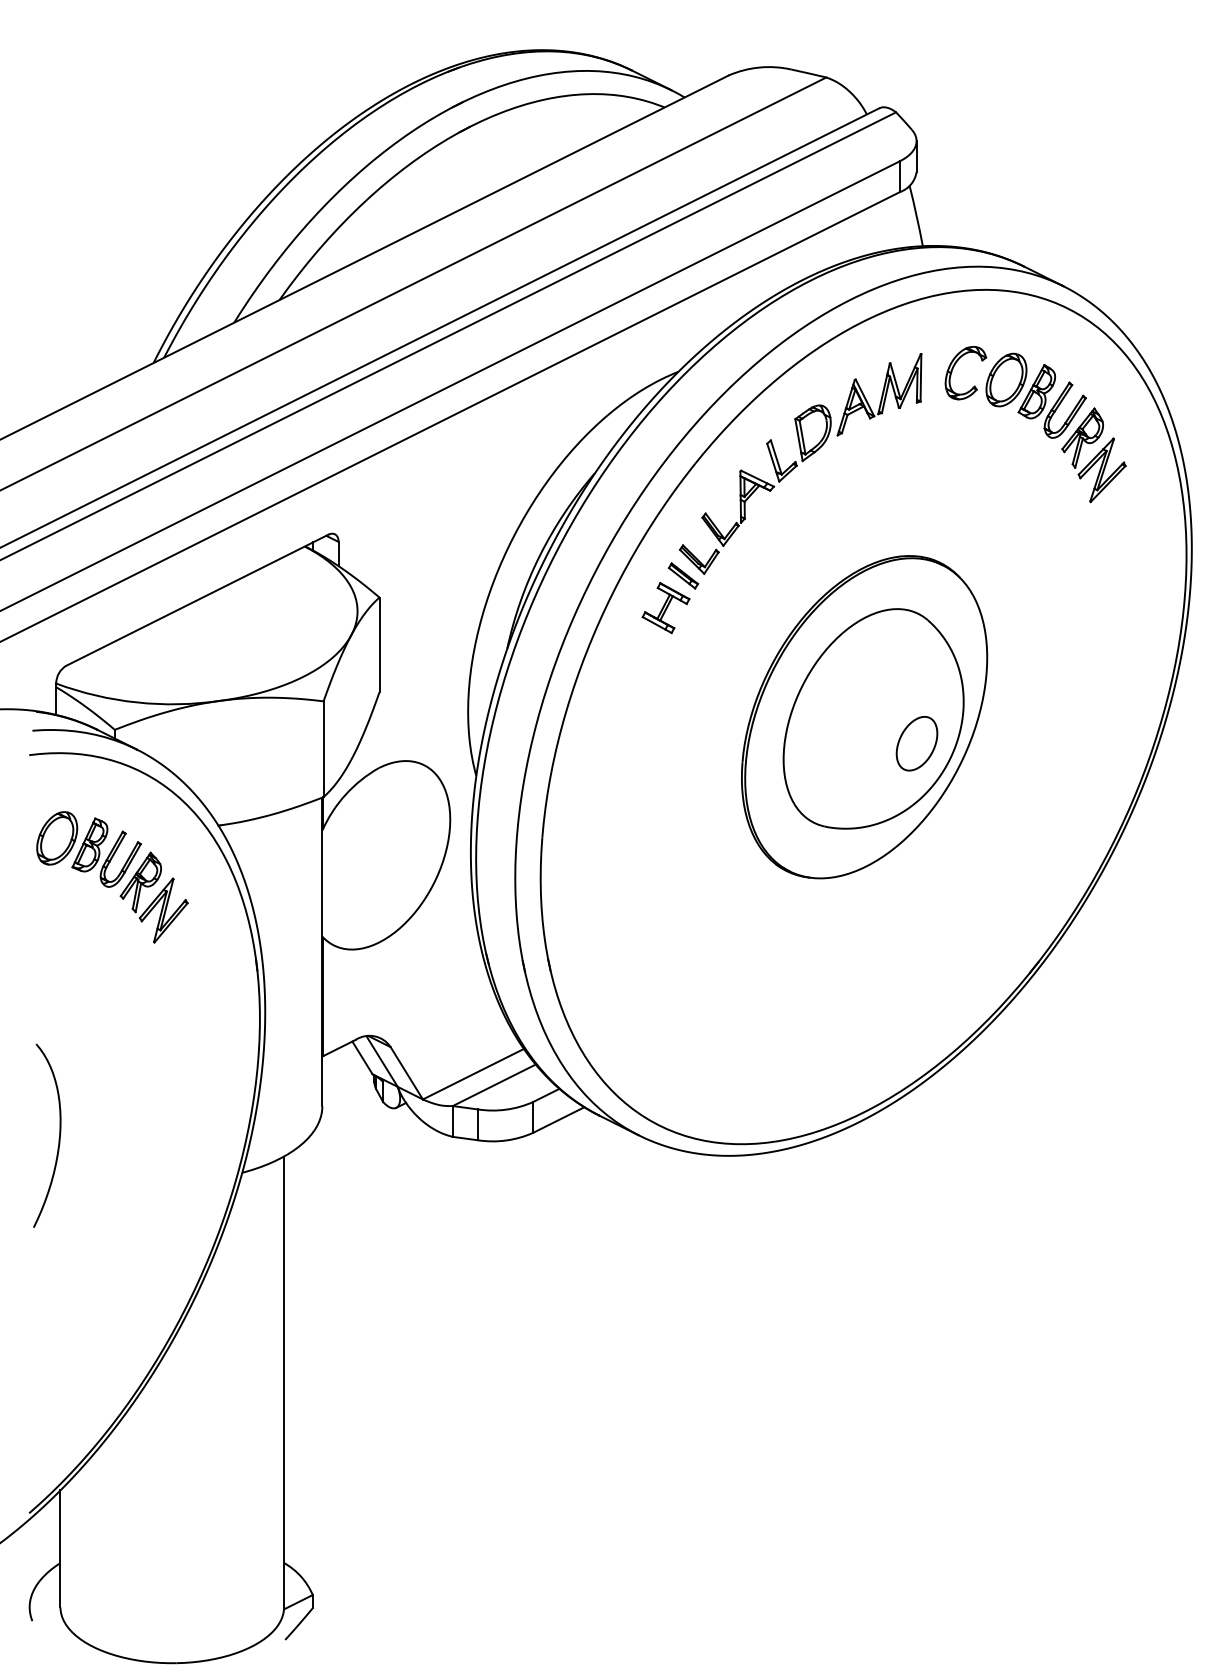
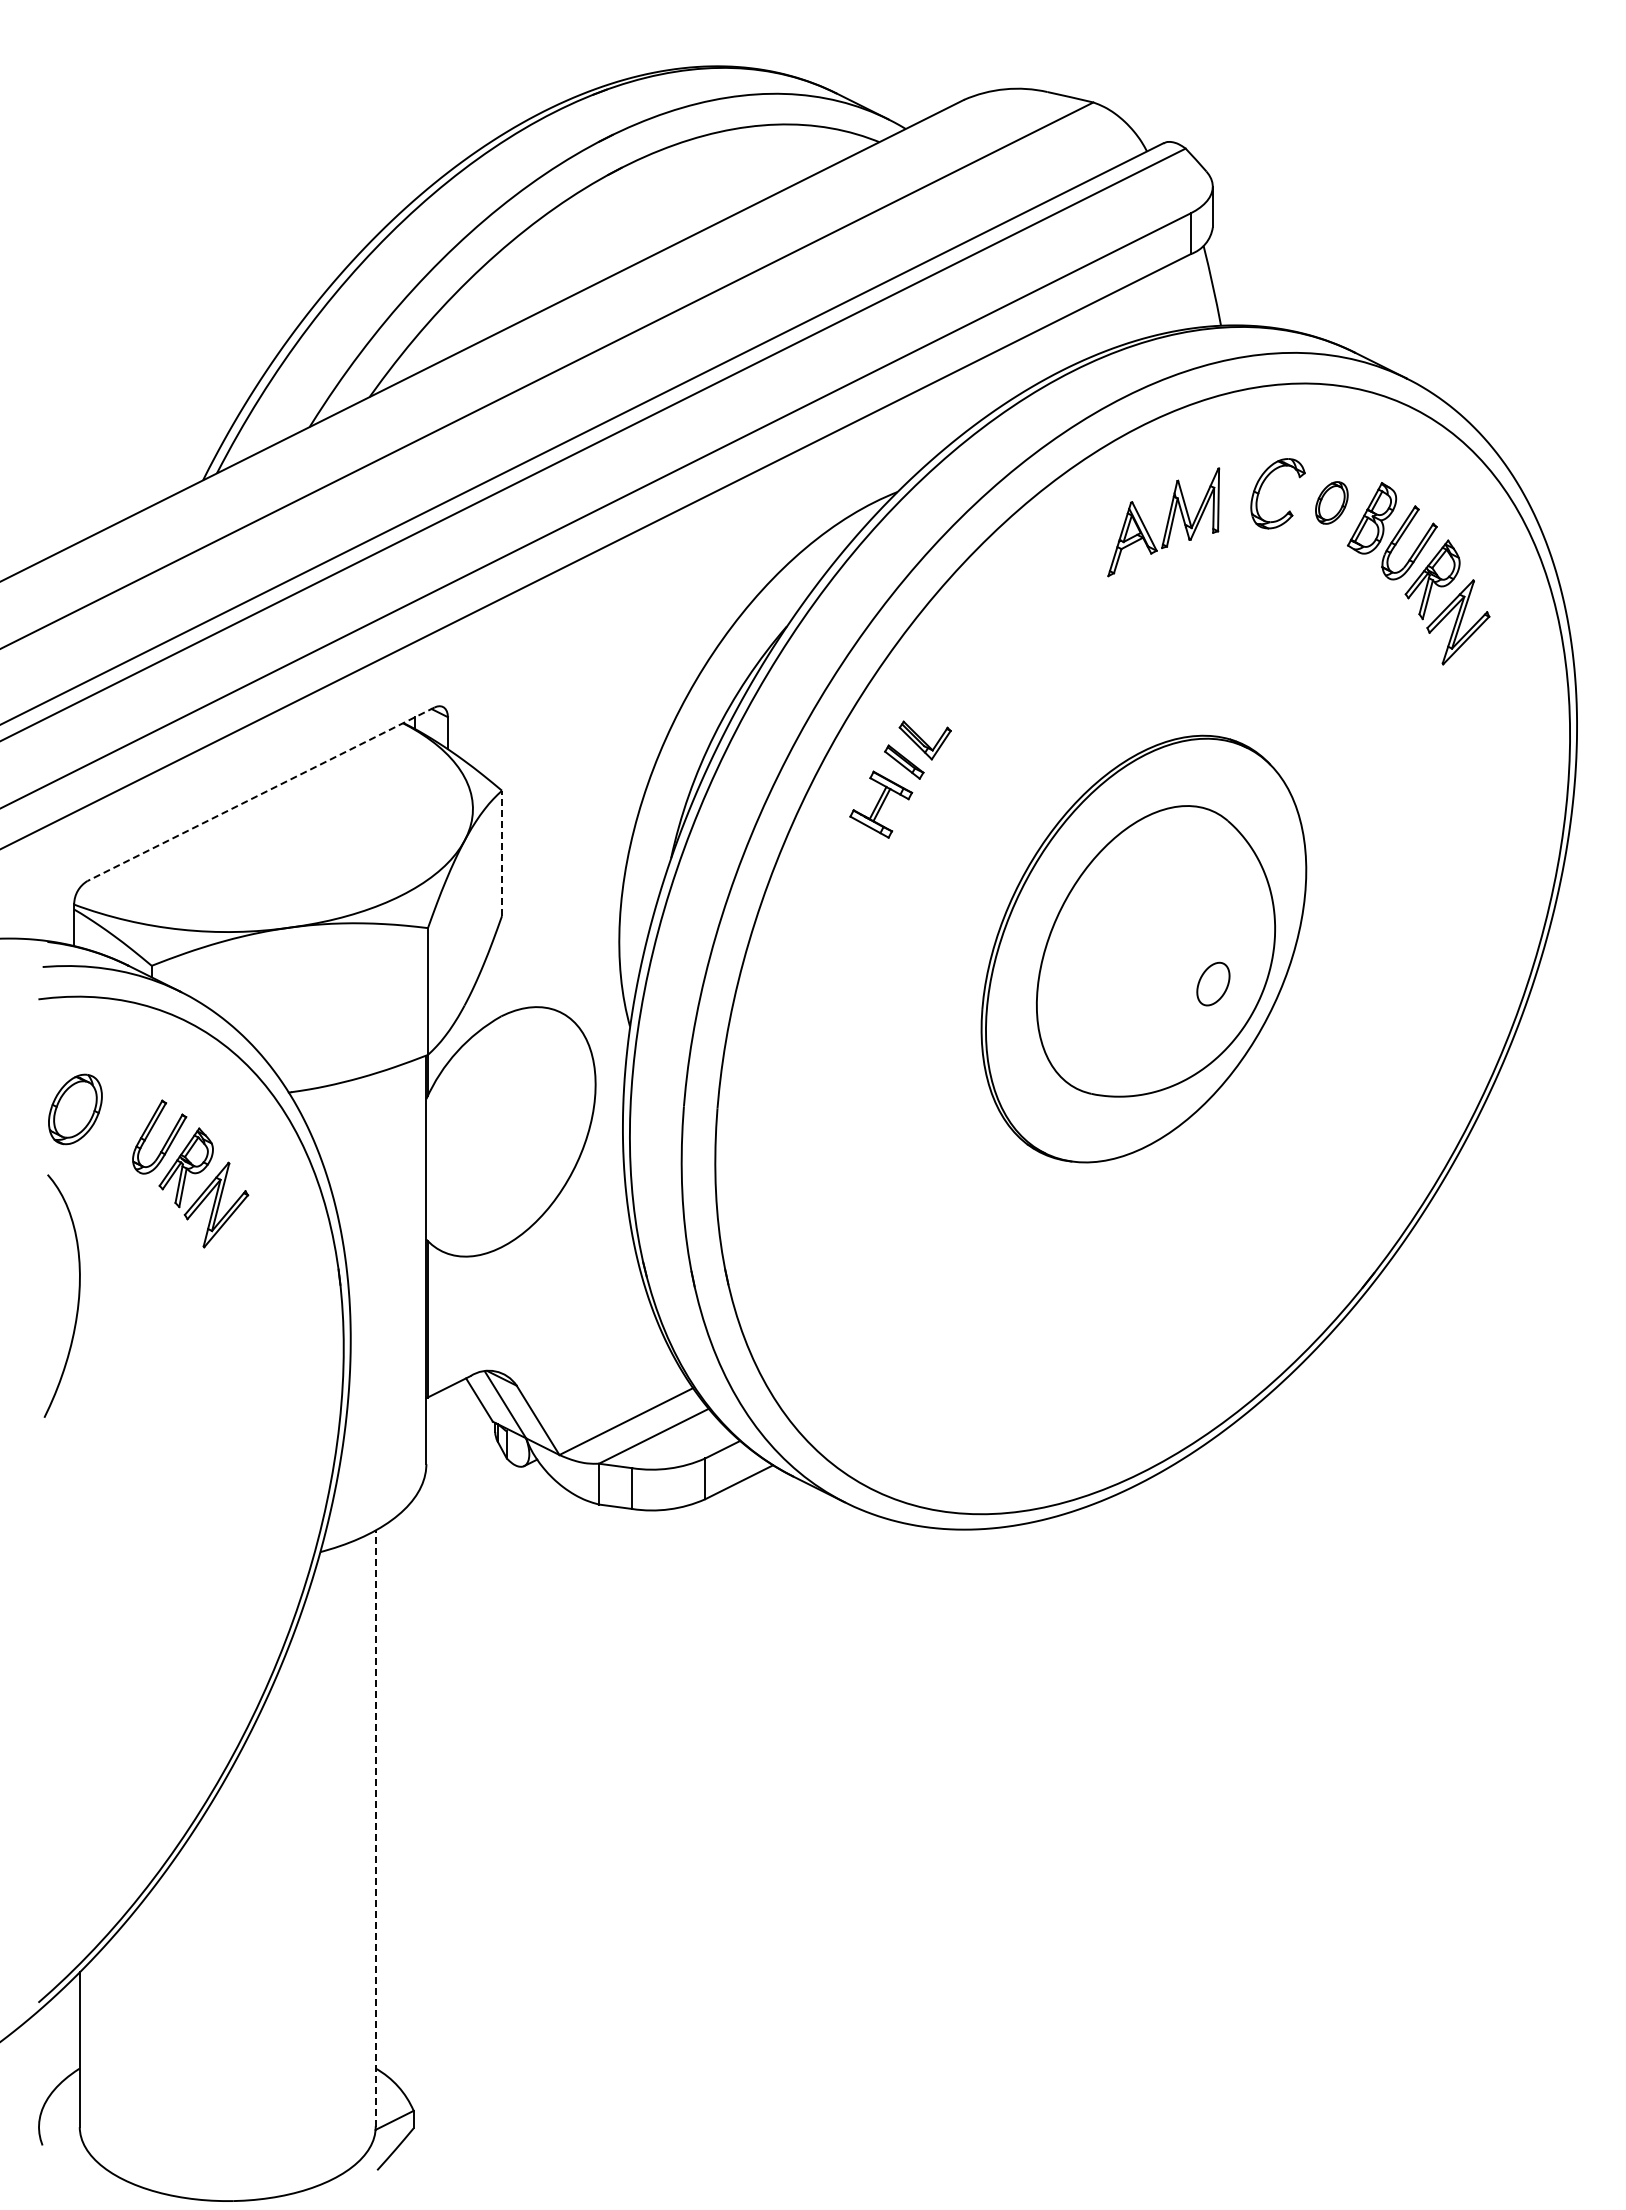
part: (1006, 379) -> (1331, 502), size x0.6
part: (764, 481) -> (1011, 636), removed
line: (197, 600) -> (260, 794), solid -> dashed
line: (379, 644) -> (502, 853), solid -> dashed
part: (917, 743) -> (1213, 983), size x0.6
part: (89, 845) -> (118, 1118), removed
curve: (58, 1139) -> (77, 1300), moved
line: (283, 1381) -> (375, 1828), solid -> dashed

